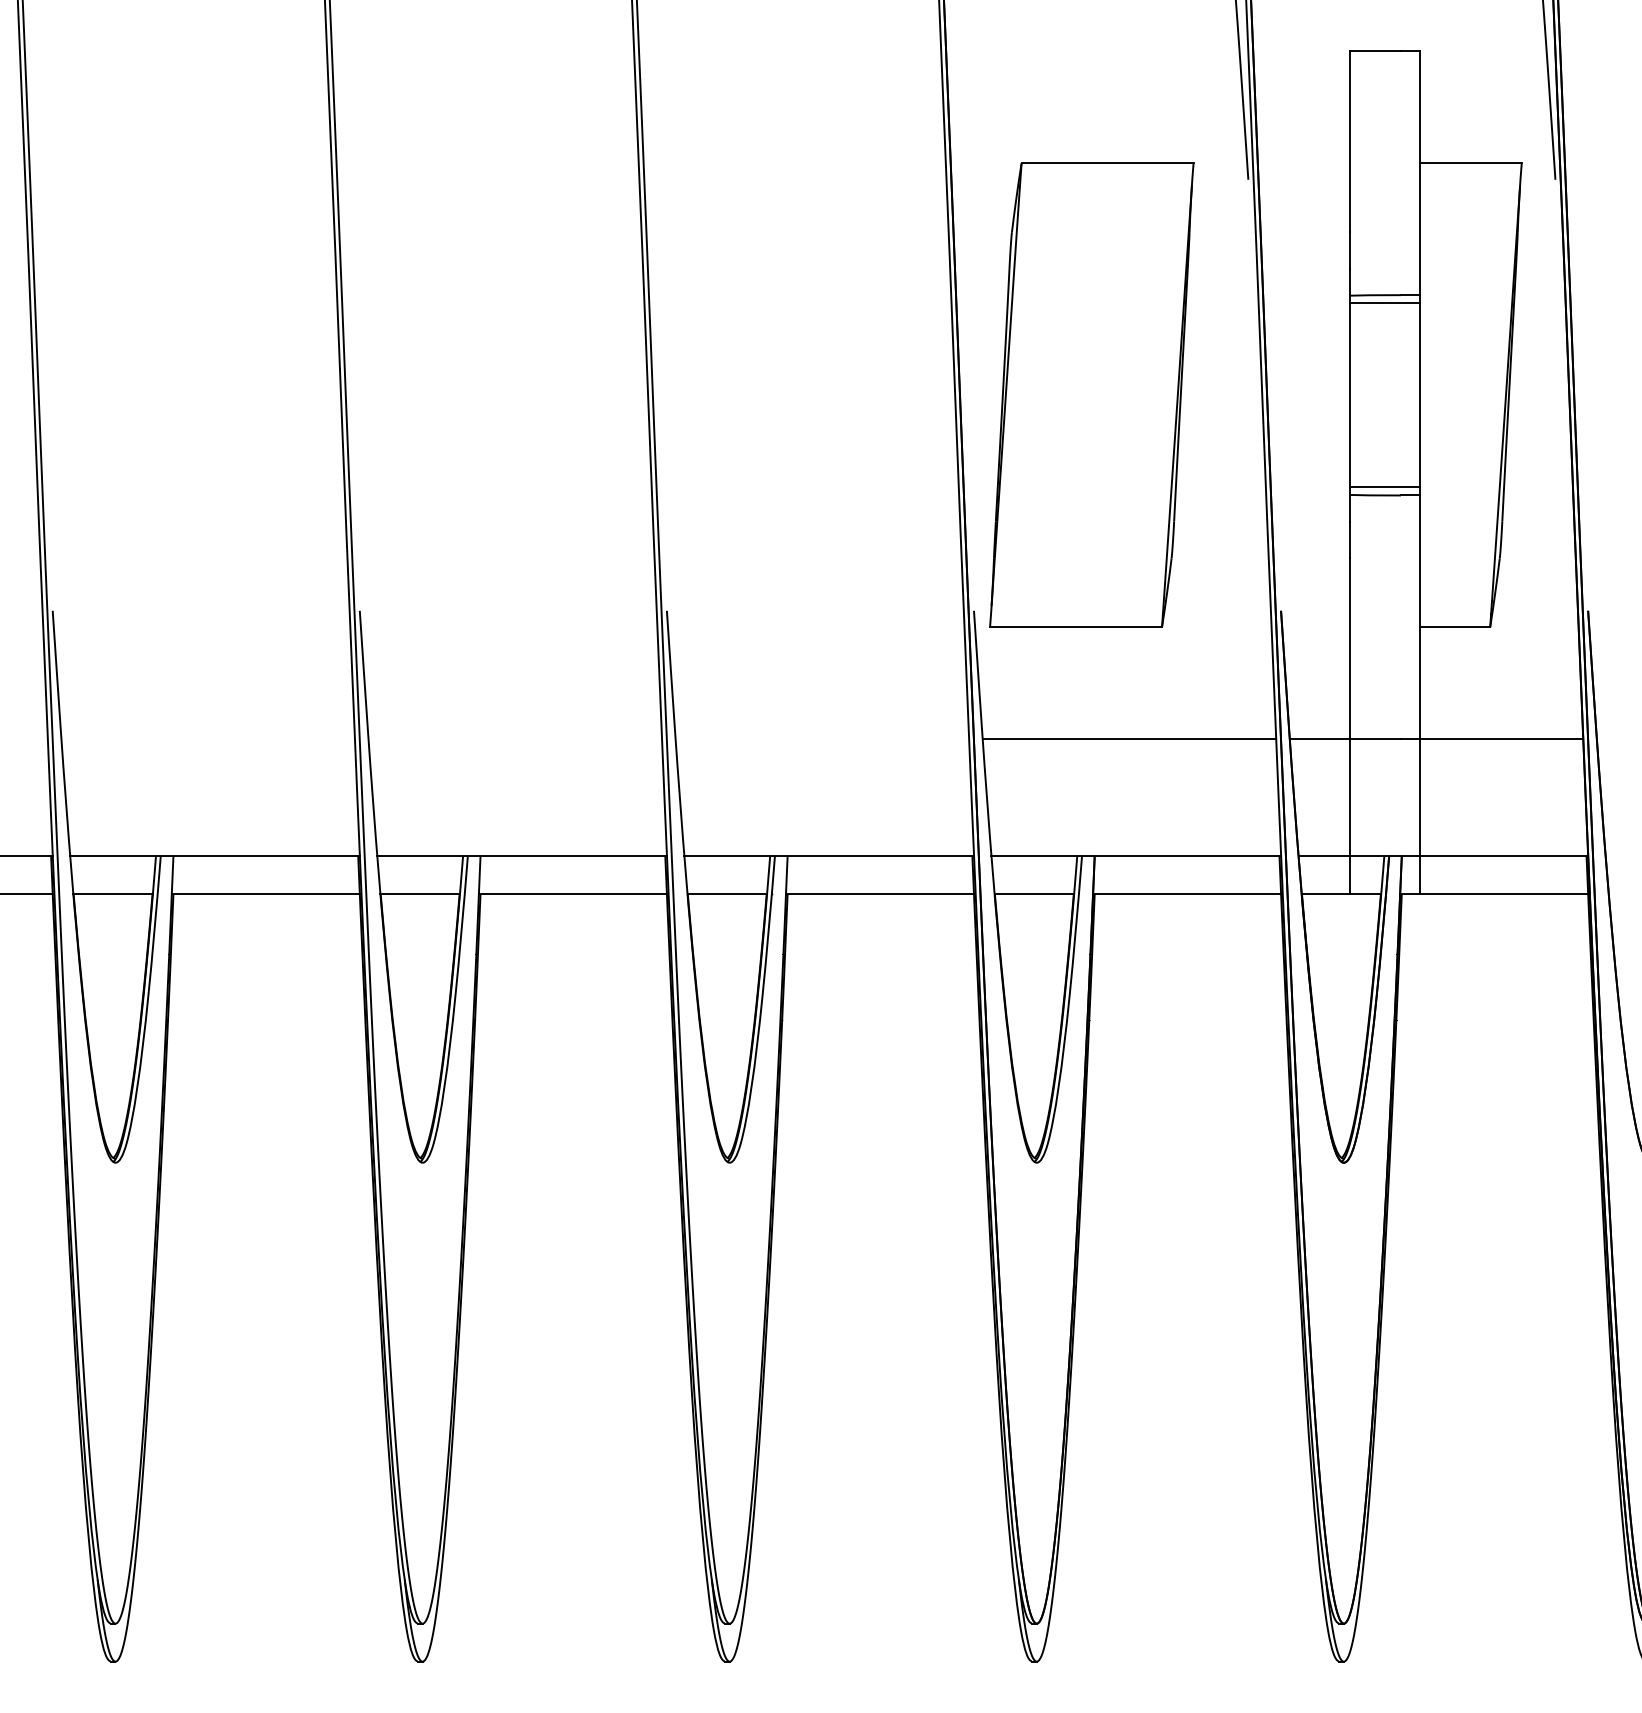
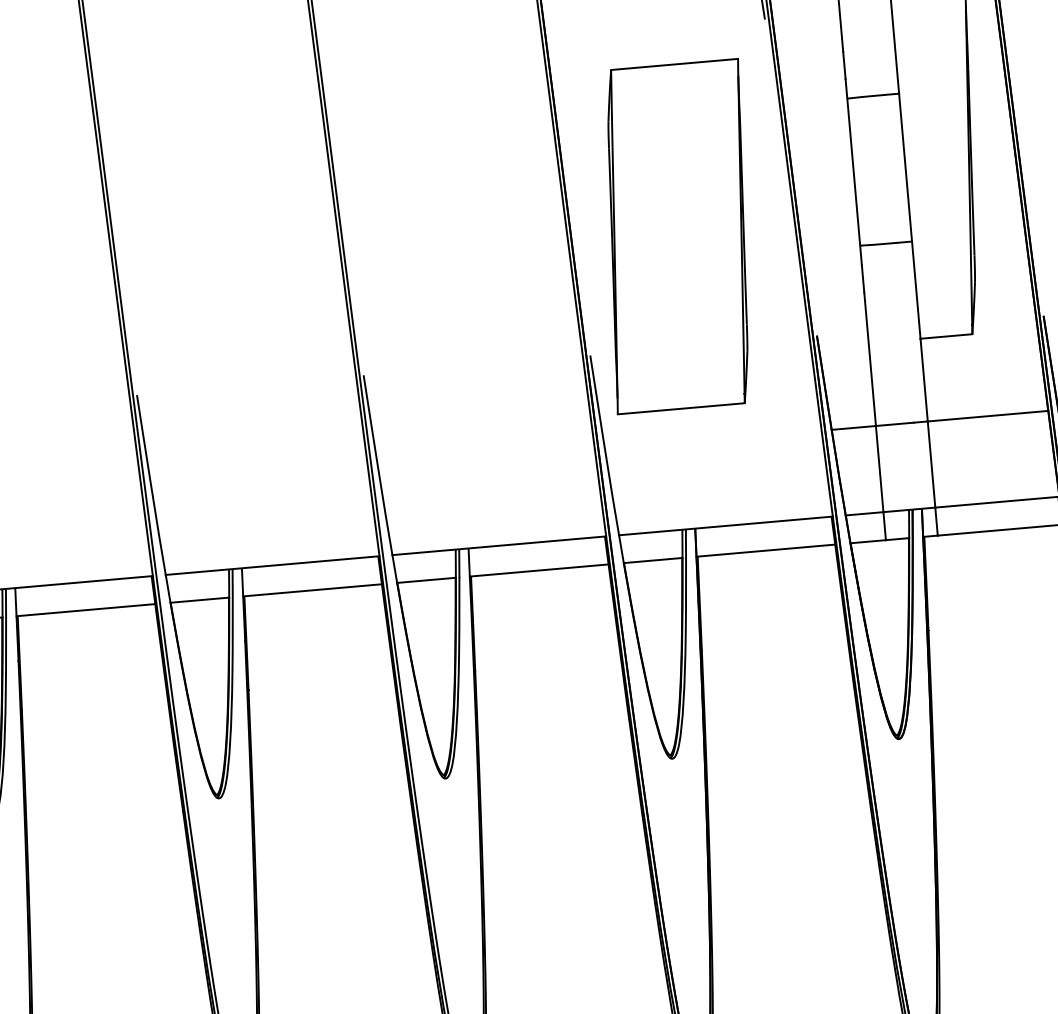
line: (1384, 303) -> (873, 102), removed
part: (1091, 394) -> (677, 236), moved
line: (1384, 487) -> (885, 237), removed
line: (1129, 739) -> (713, 440), removed

